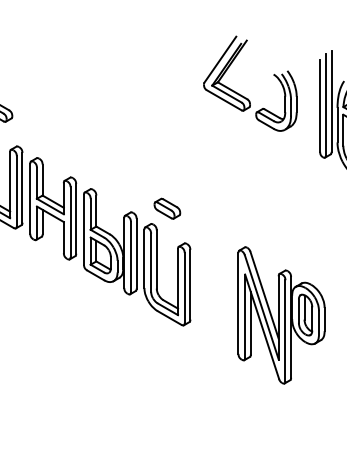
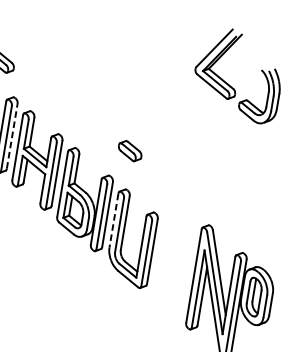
line: (22, 187) -> (12, 136), solid -> dashed
part: (167, 208) -> (130, 150), moved
line: (144, 259) -> (113, 221), solid -> dashed

